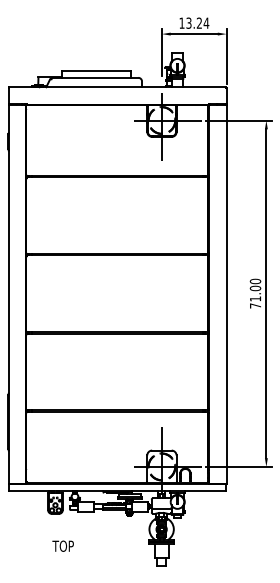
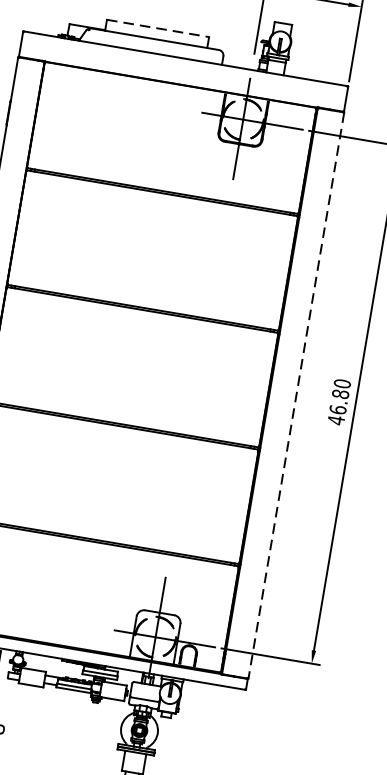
line: (96, 70) -> (158, 28), solid -> dashed
line: (226, 294) -> (295, 395), solid -> dashed
text: (255, 296) -> (338, 406), 71.00 -> 46.80

